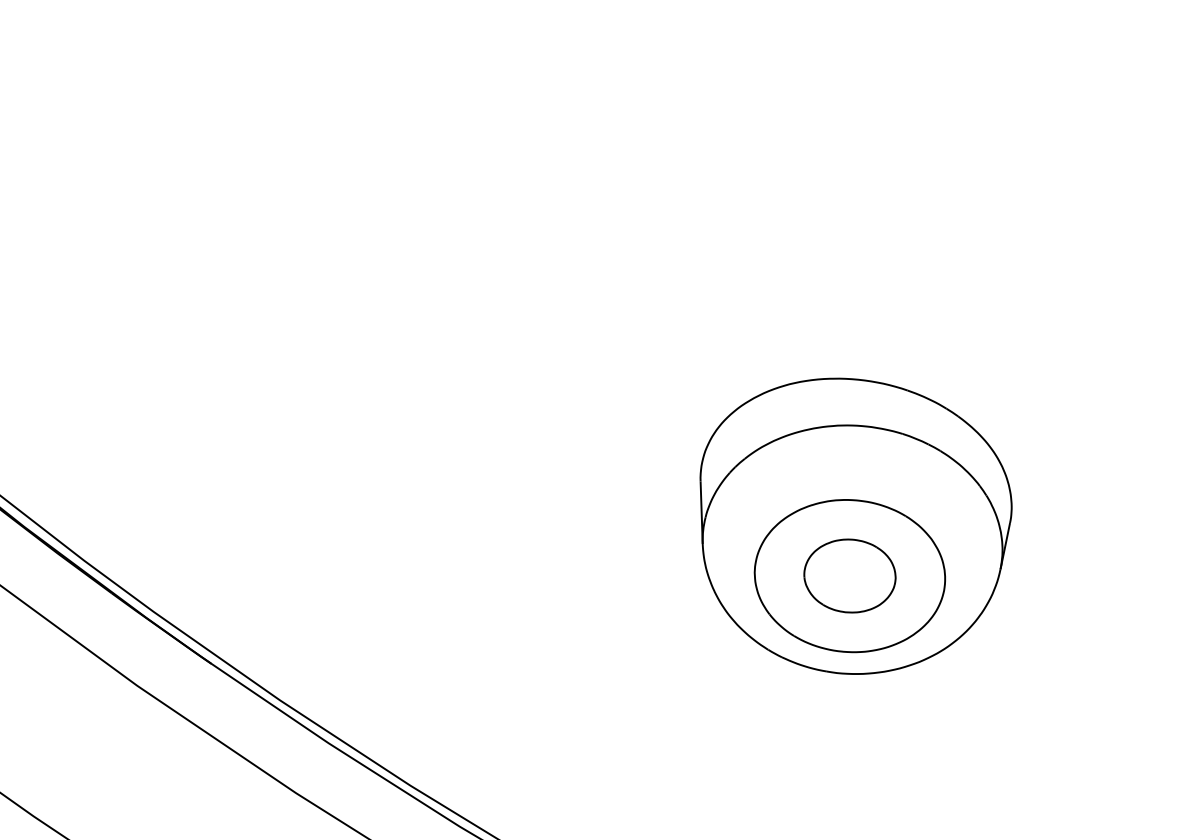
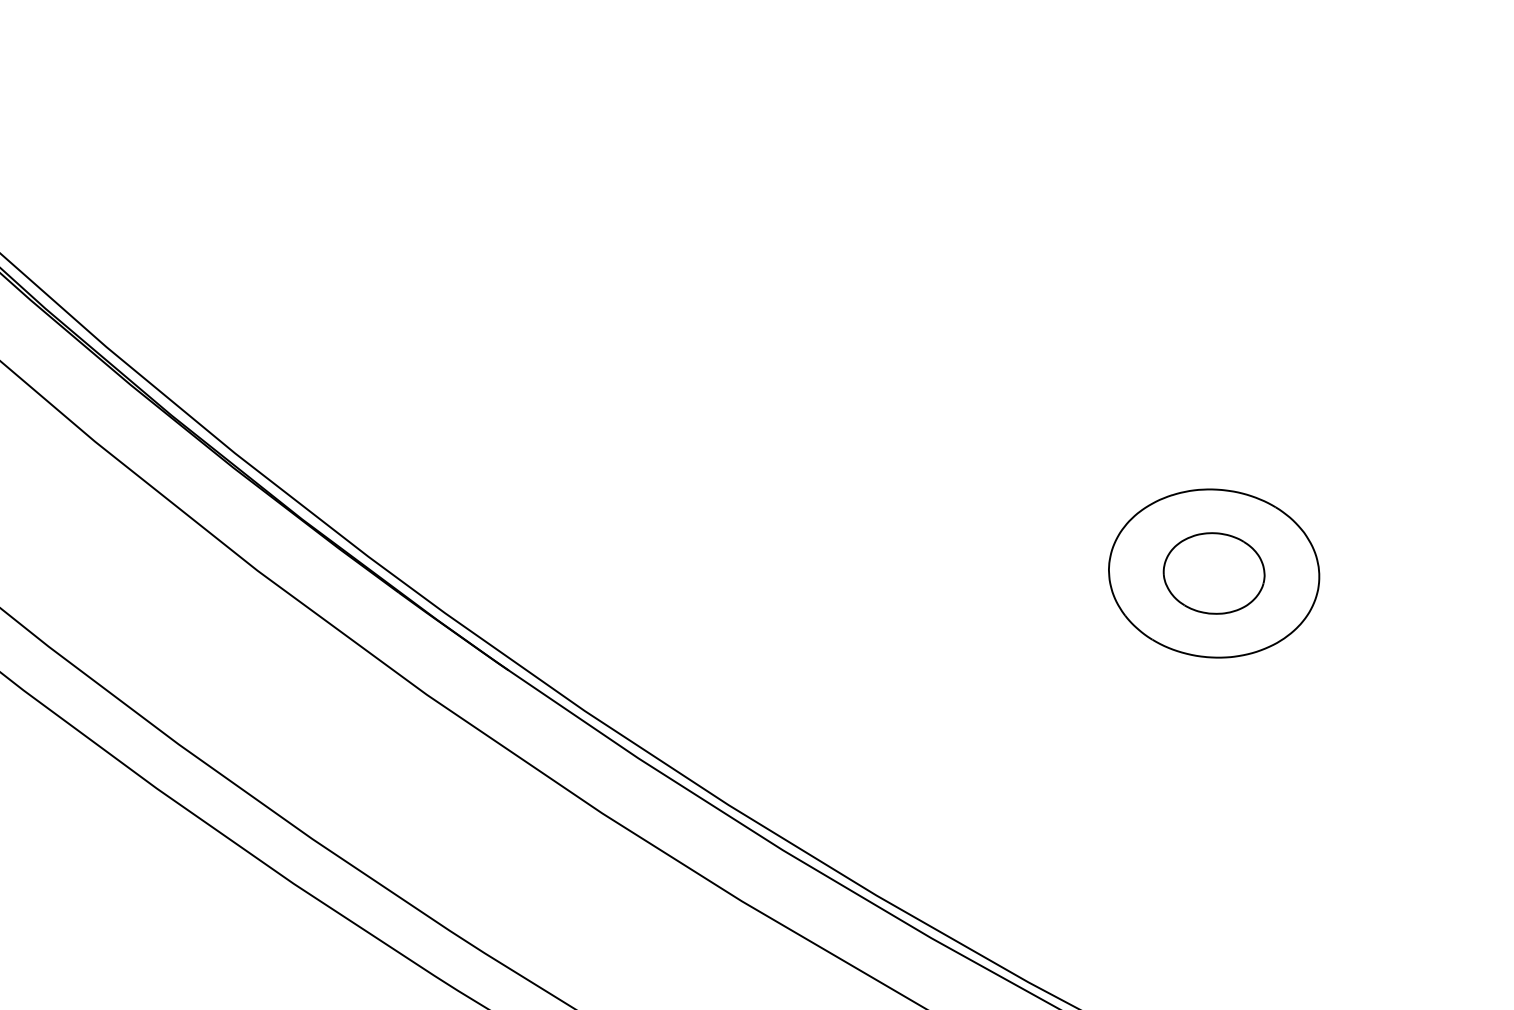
part: (855, 526) -> (1220, 518), removed

